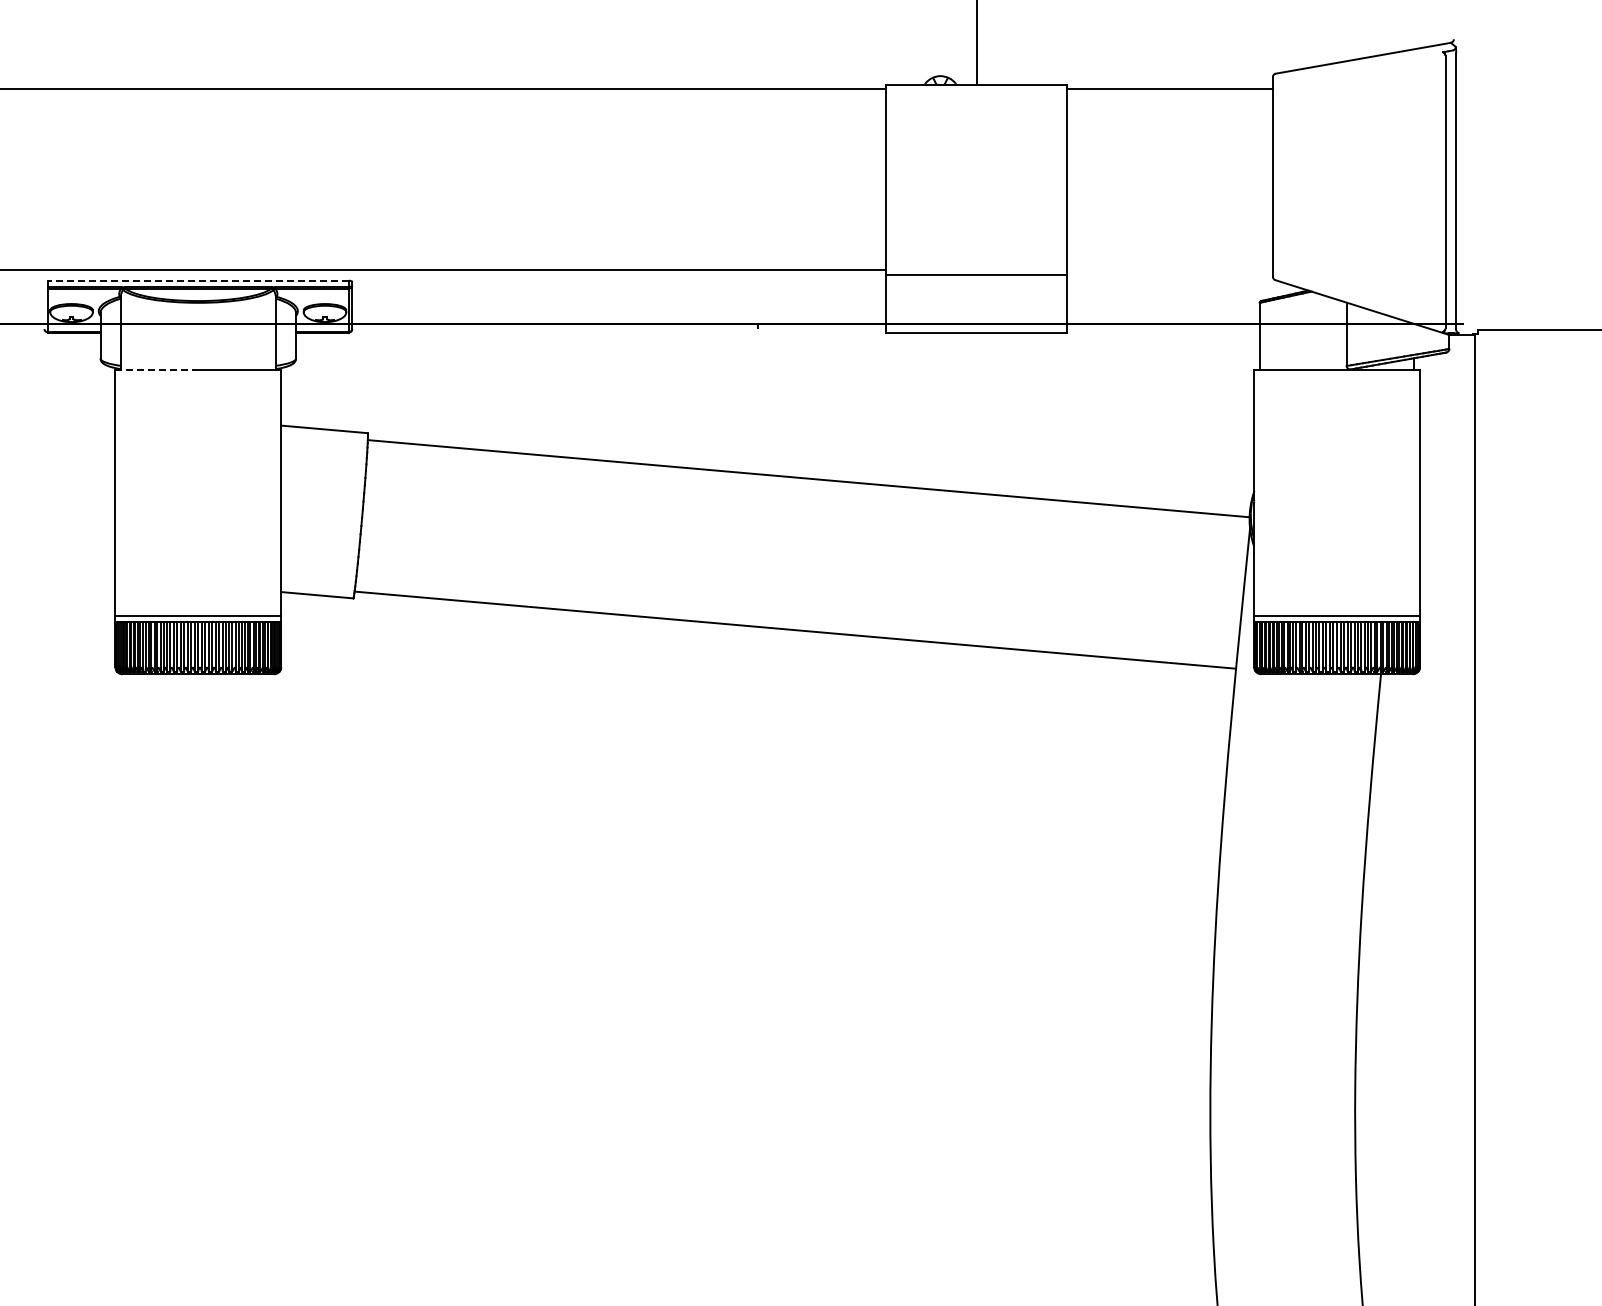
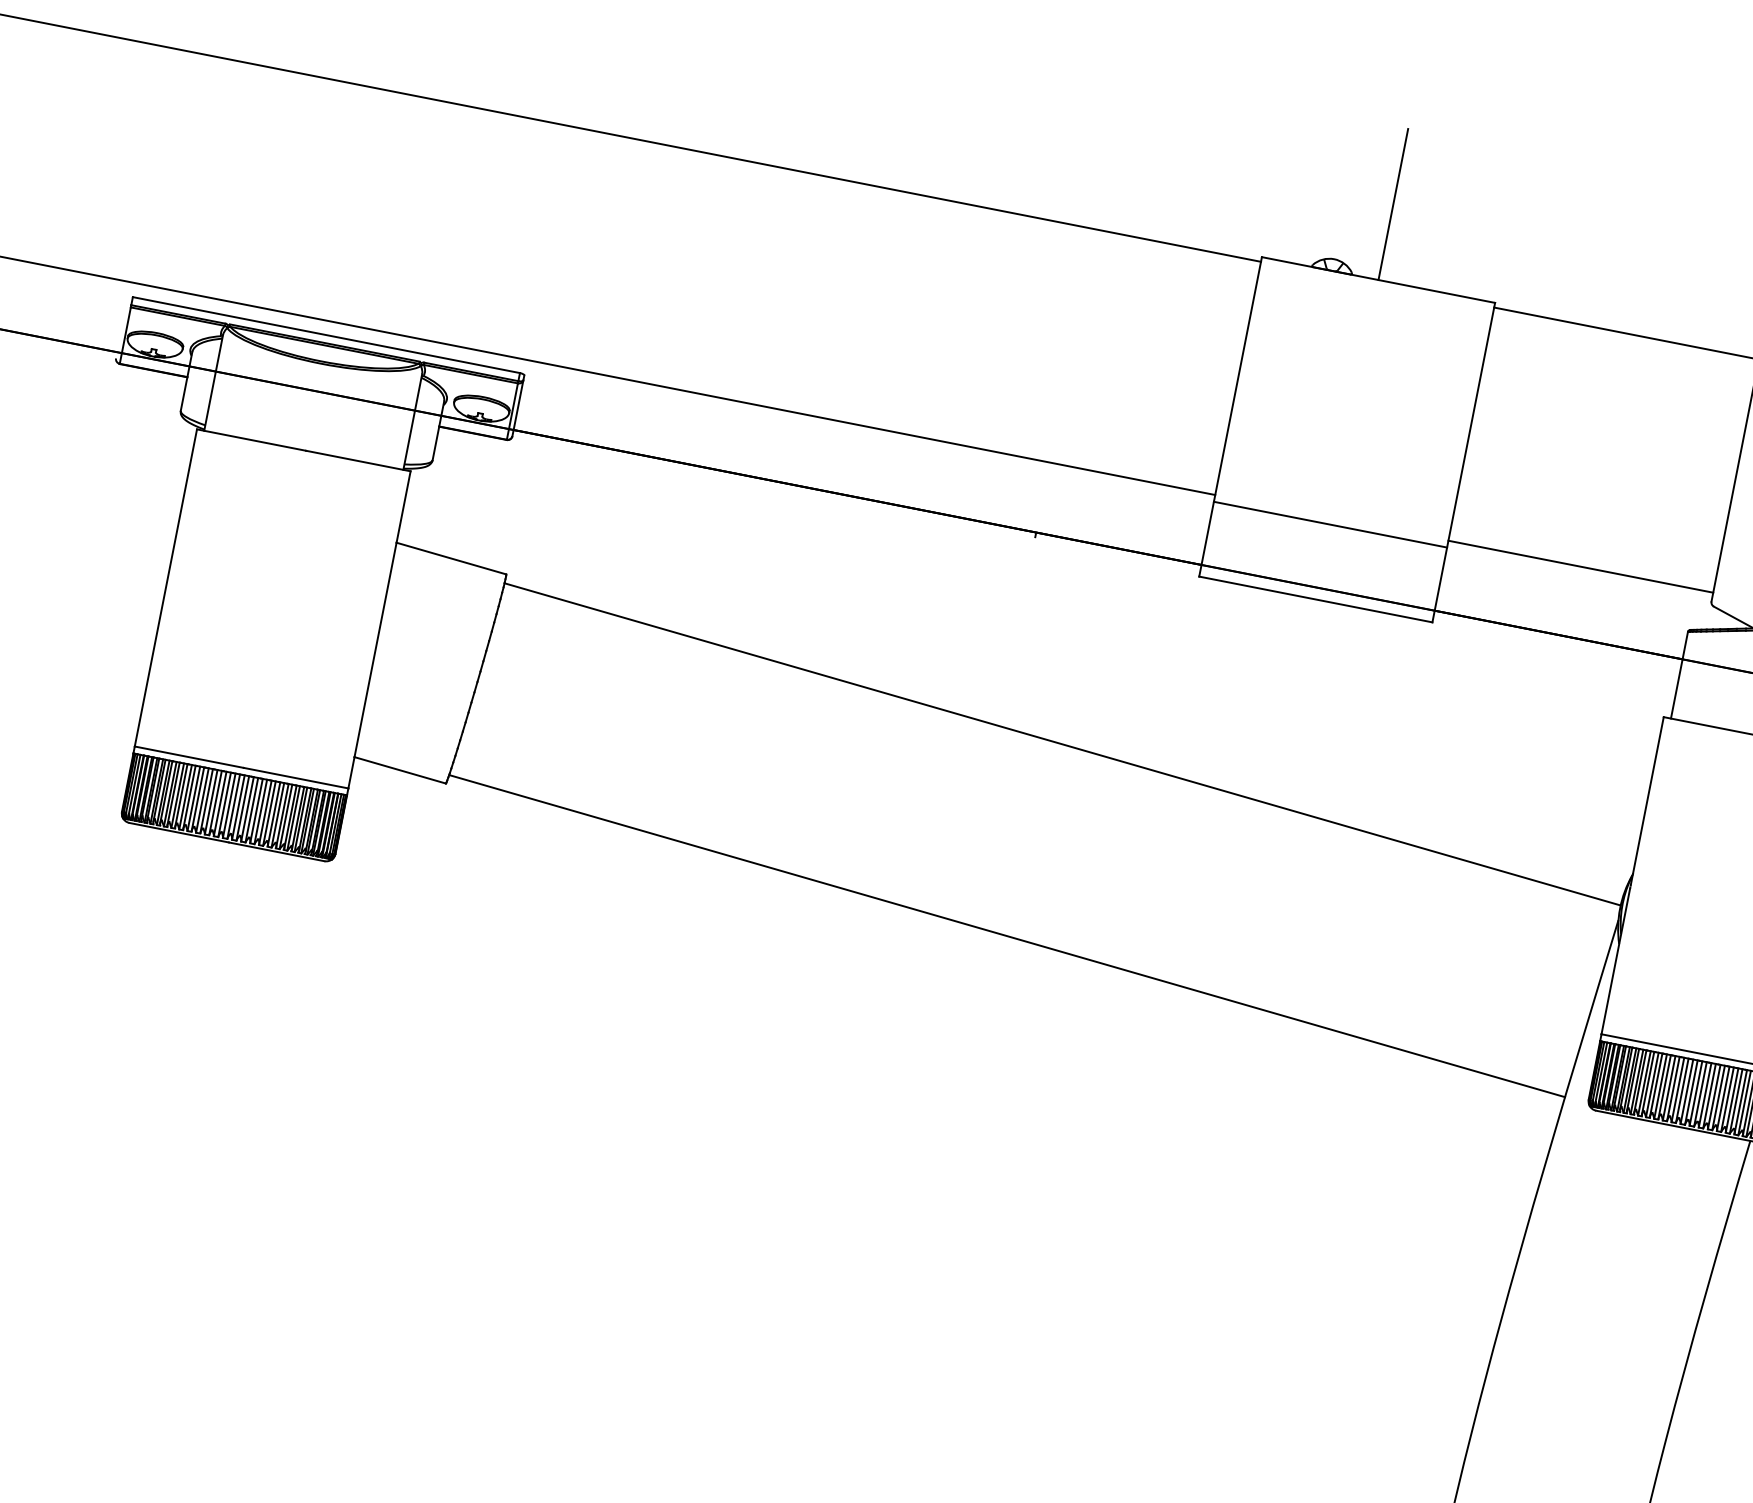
line: (1169, 269) -> (1580, 566), added
line: (197, 280) -> (325, 334), dashed -> solid
line: (158, 370) -> (252, 440), dashed -> solid

